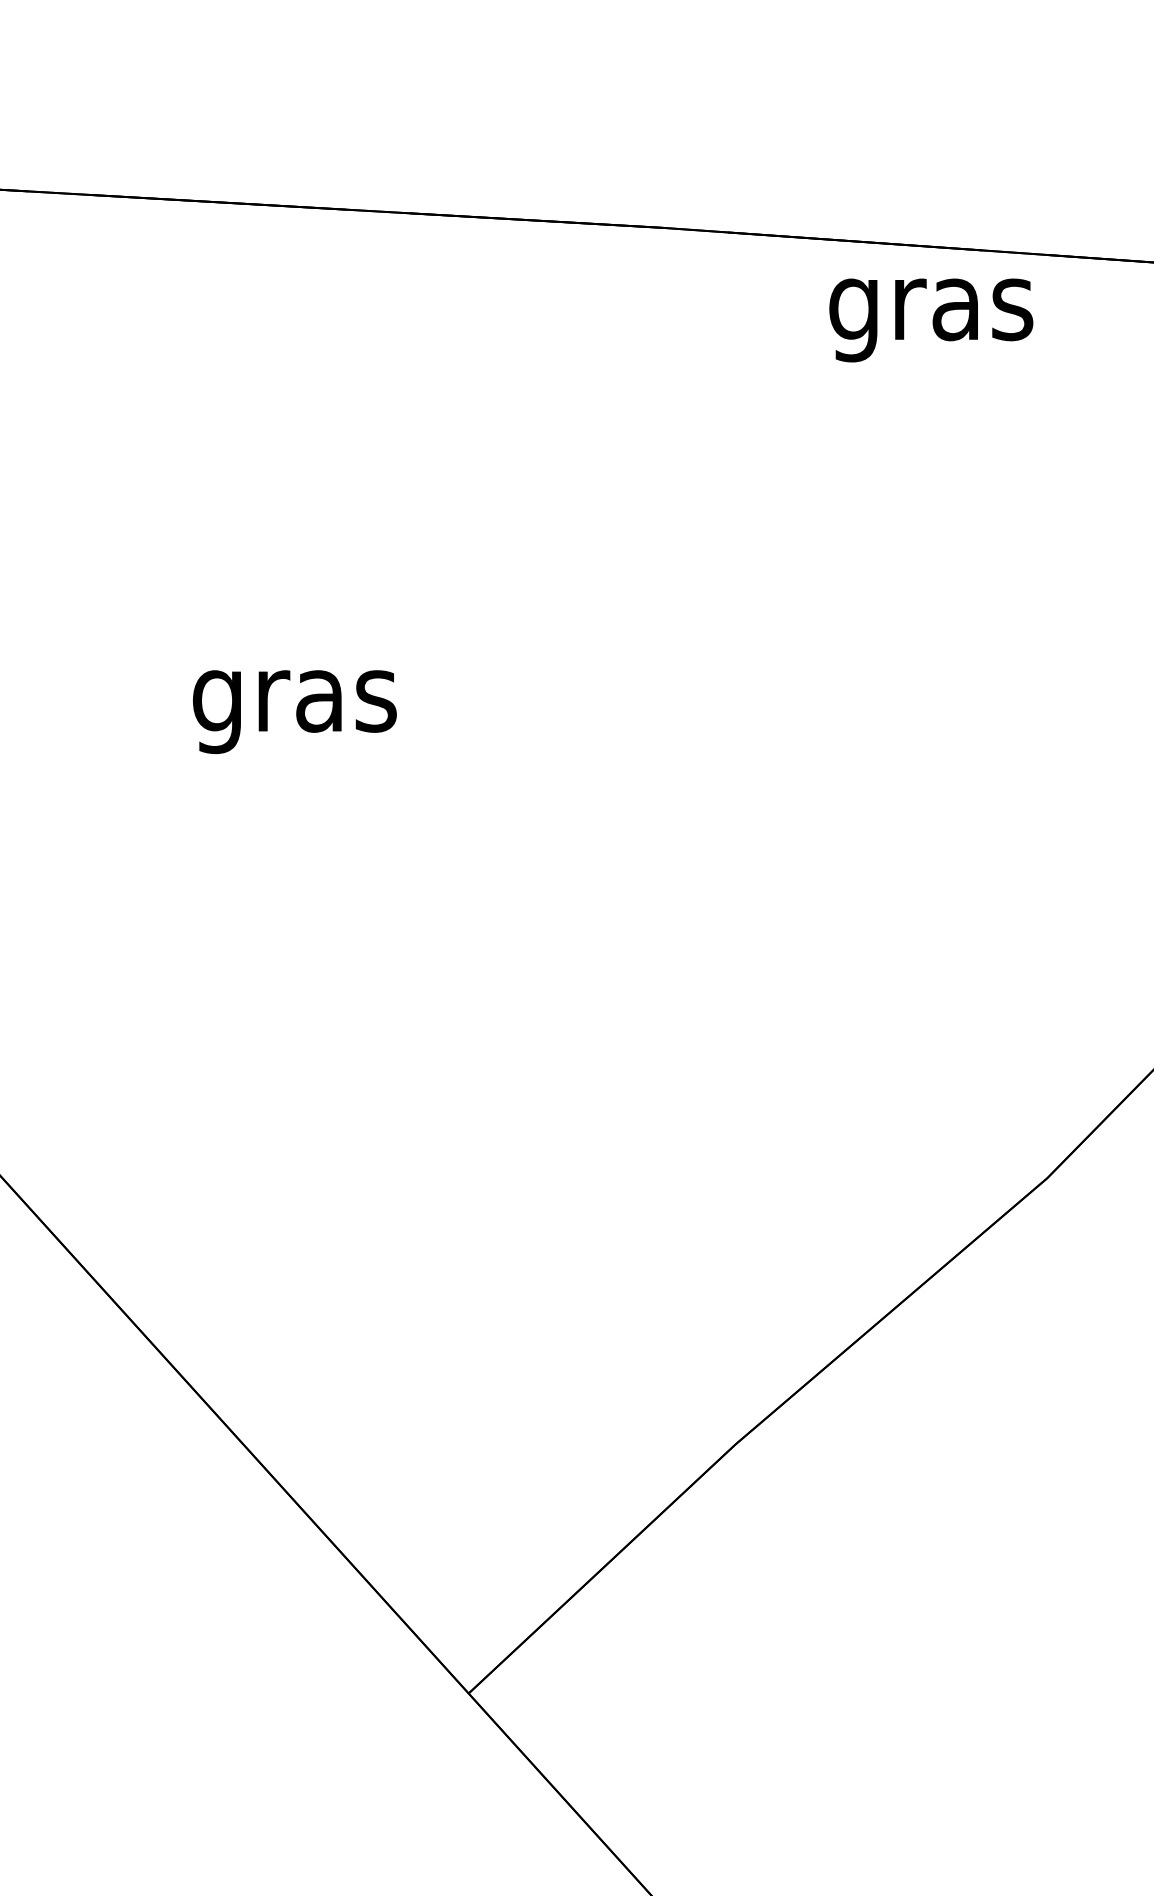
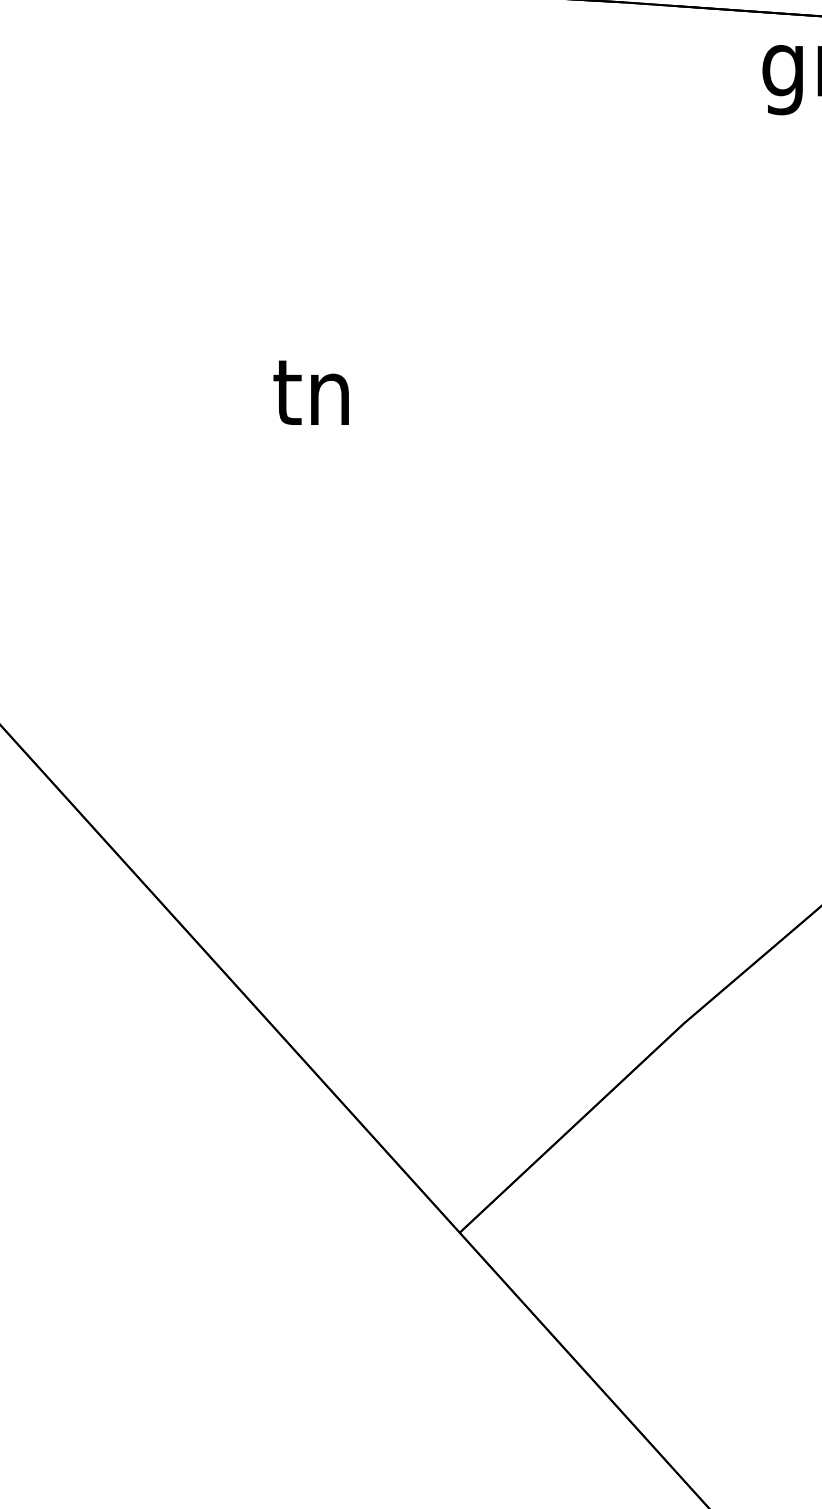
text: (294, 704) -> (313, 402), gras -> tn

